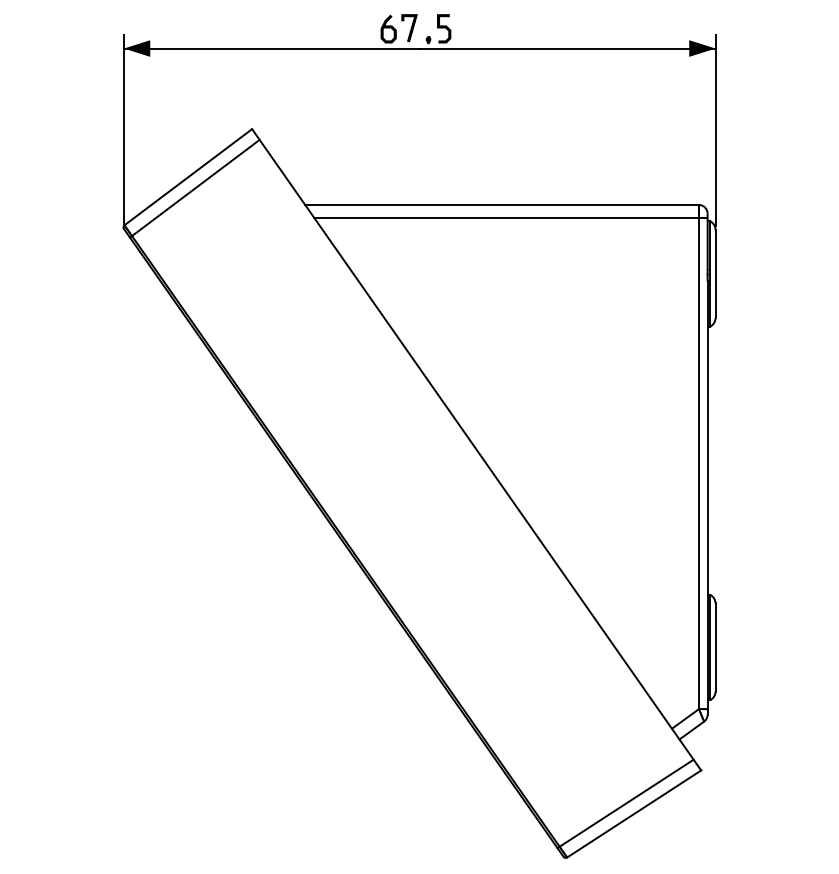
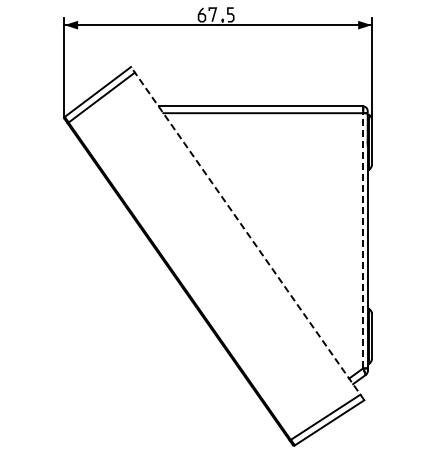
line: (476, 449) -> (247, 233), solid -> dashed
line: (699, 462) -> (363, 240), solid -> dashed

